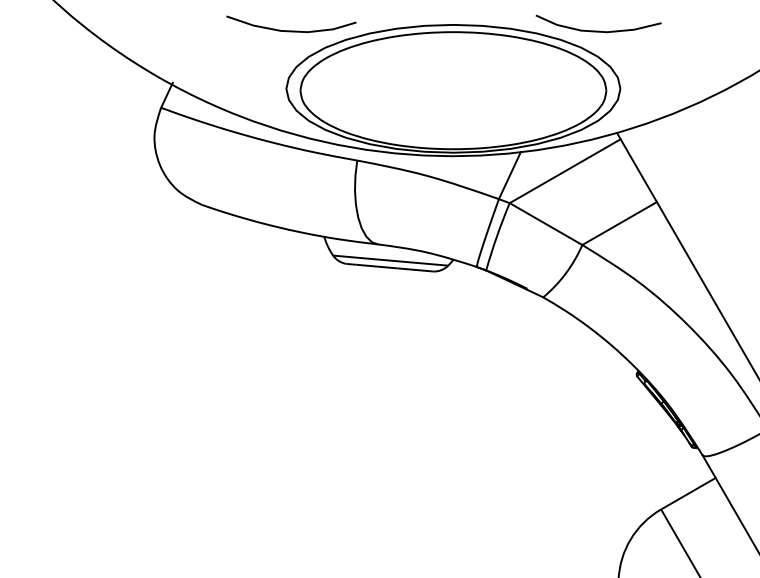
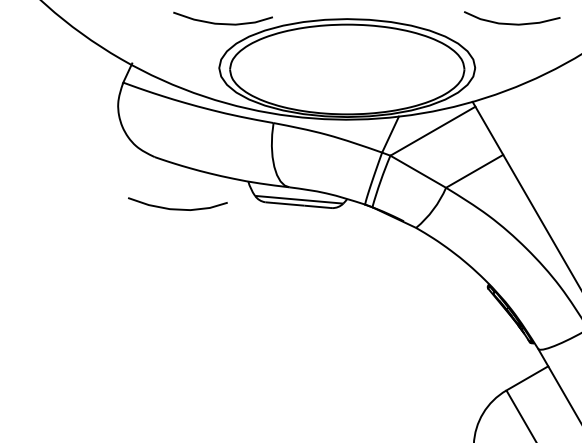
curve: (598, 30) -> (512, 23), moved
curve: (232, 272) -> (177, 208), added

